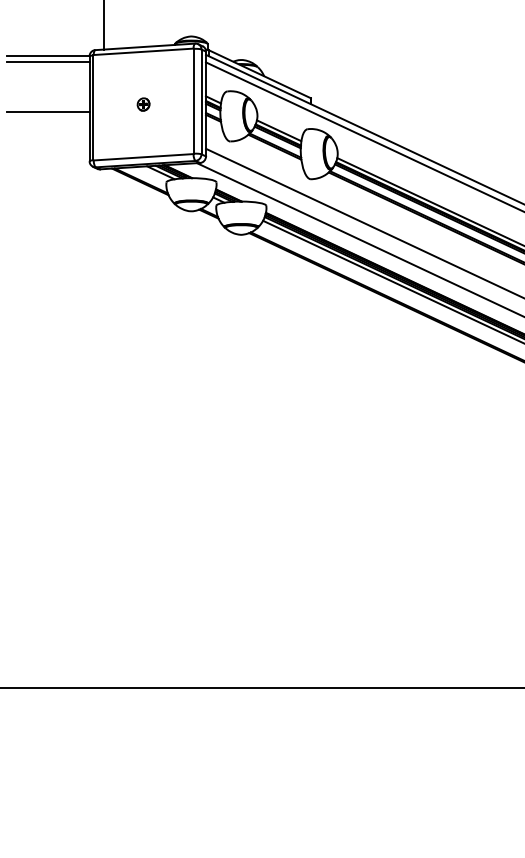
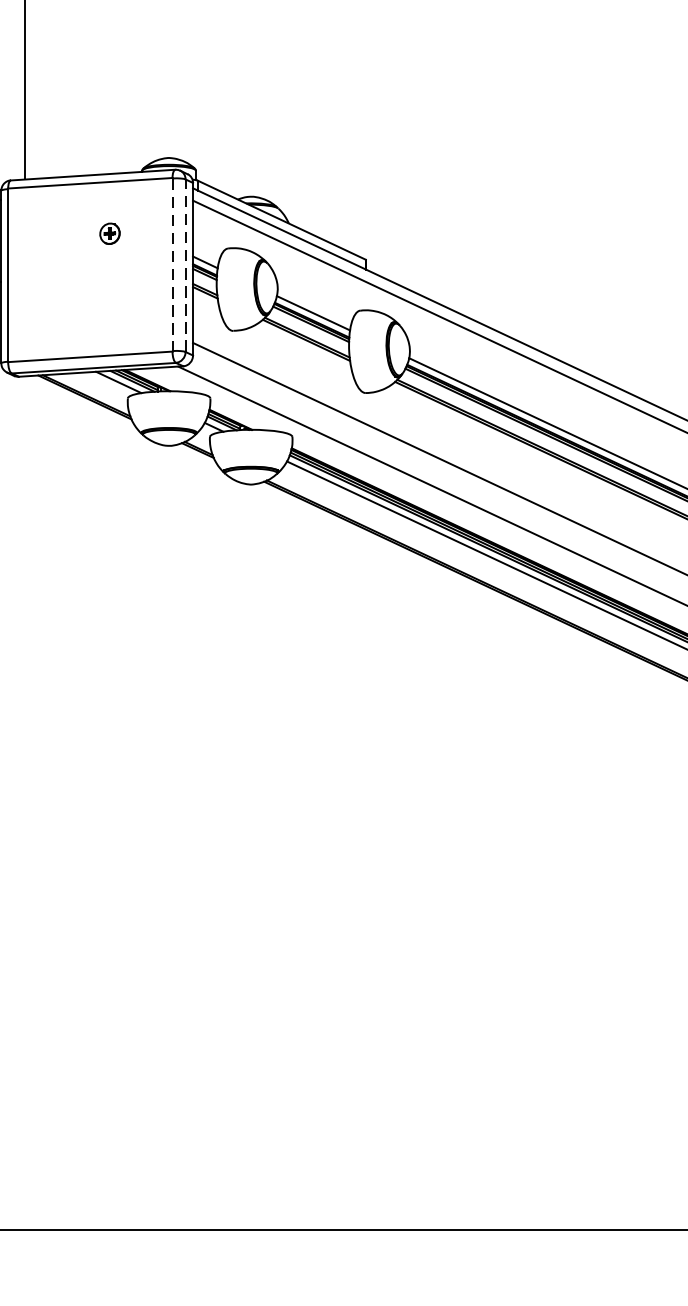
line: (193, 101) -> (172, 265), solid -> dashed
line: (201, 101) -> (185, 265), solid -> dashed
part: (143, 104) -> (109, 233), moved

